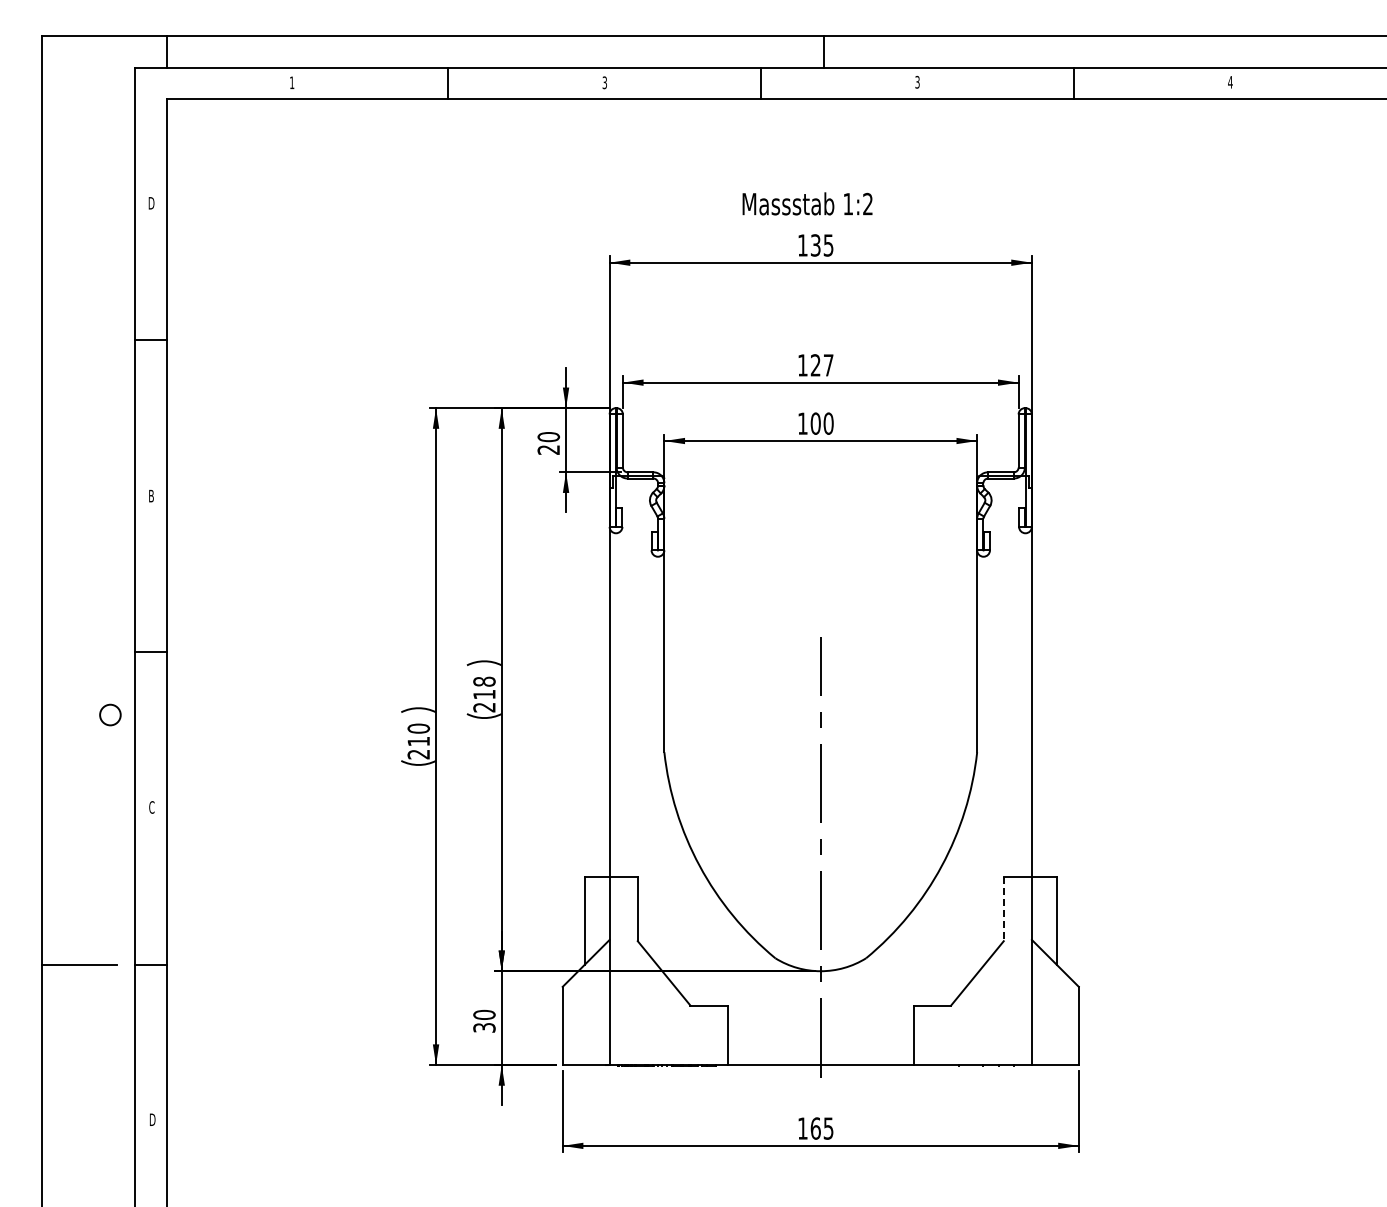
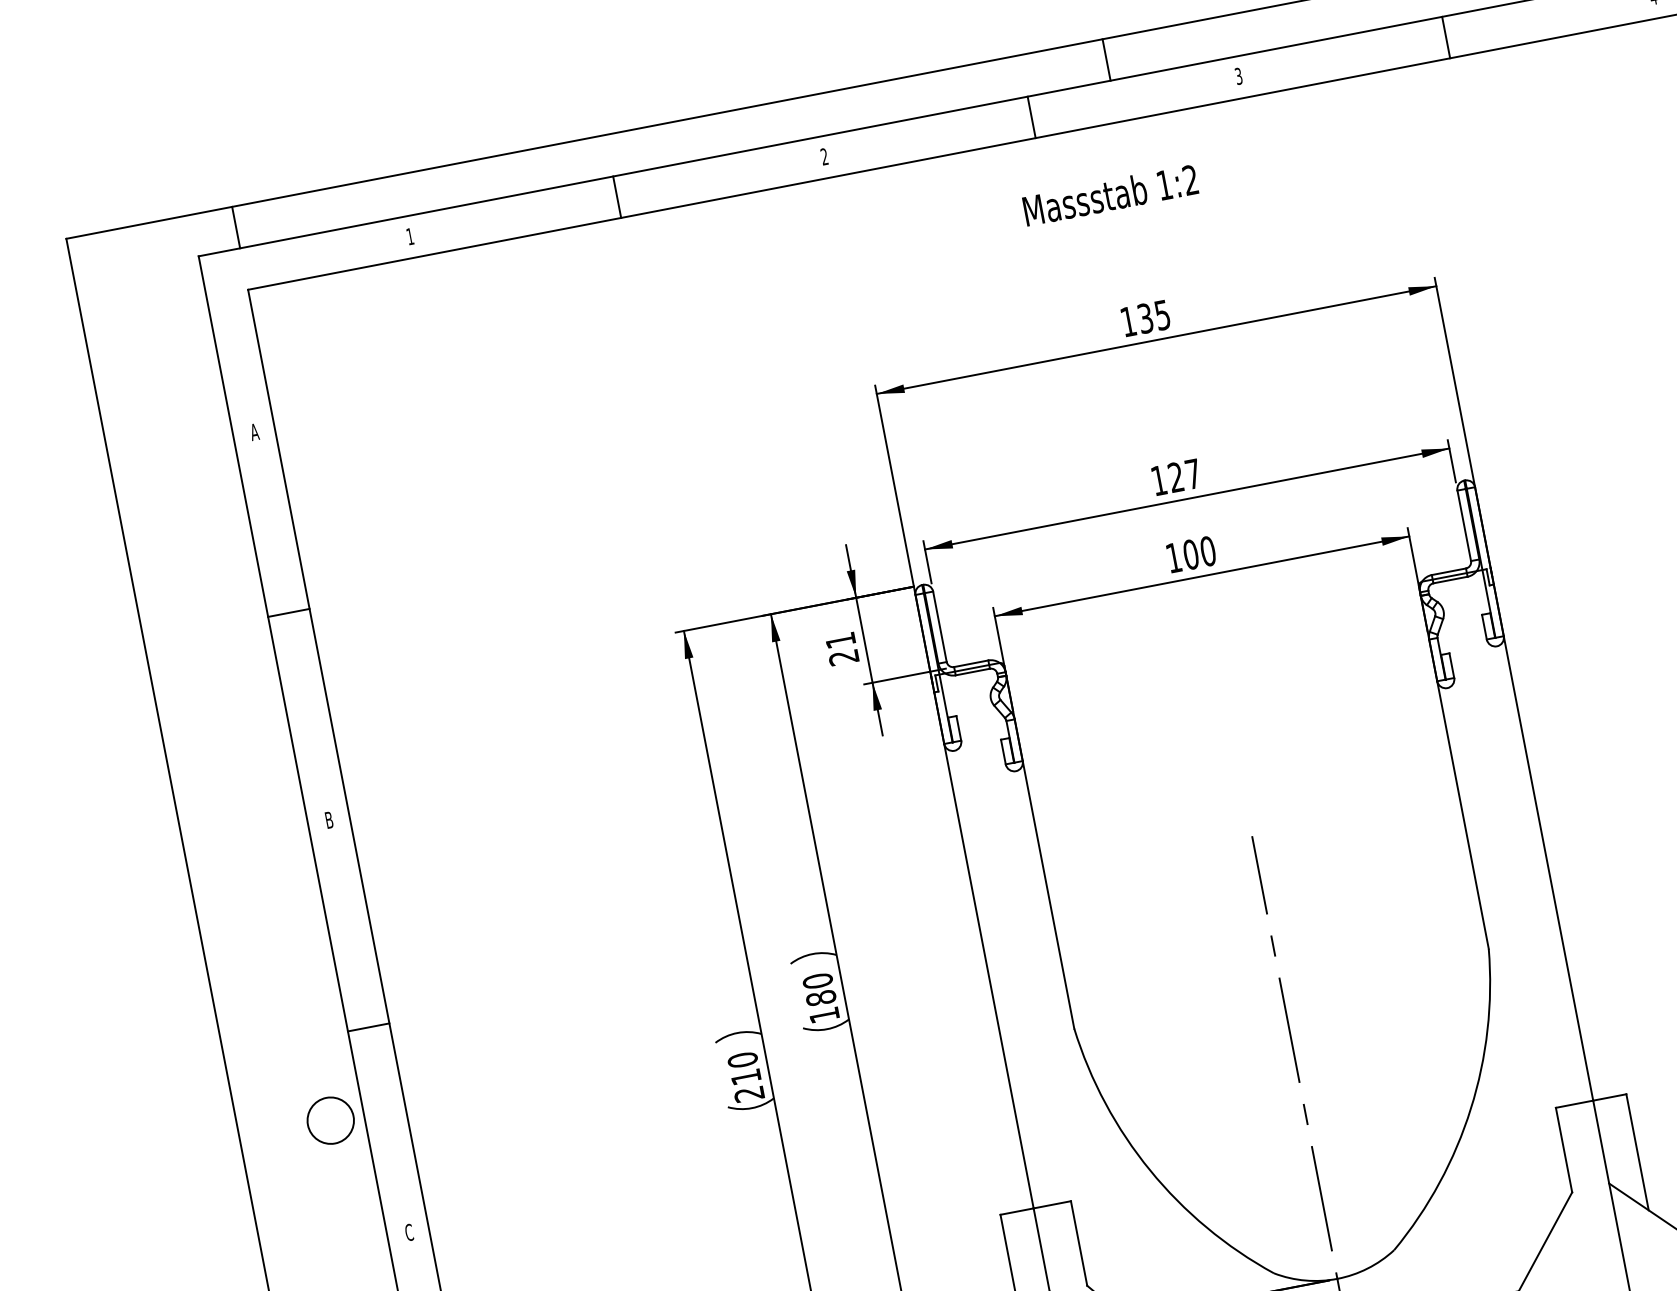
text: (604, 83) -> (824, 157), 3 -> 2
text: (151, 203) -> (254, 432), D -> A
text: (807, 203) -> (1110, 194), moved
text: (548, 437) -> (840, 641), 20 -> 21
text: (484, 694) -> (821, 998), 218 -> 180
circle: (110, 714) -> (330, 1119), size x1.67
line: (1003, 909) -> (1563, 1150), dashed -> solid

